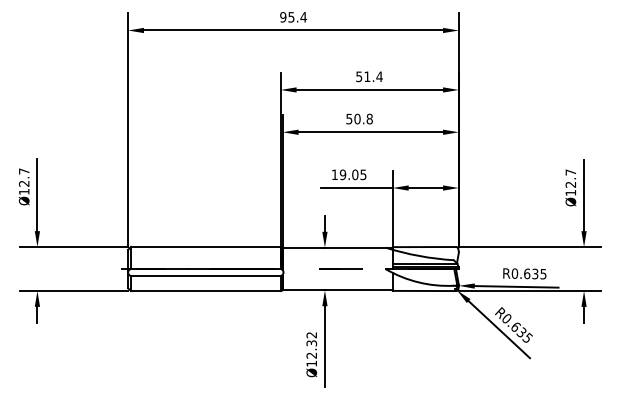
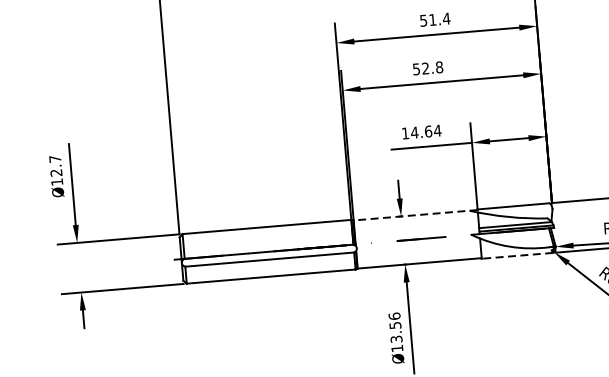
text: (357, 118) -> (425, 67), 50.8 -> 52.8
text: (352, 174) -> (425, 131), 19.05 -> 14.64
line: (337, 247) -> (415, 215), solid -> dashed
line: (424, 290) -> (517, 255), solid -> dashed
text: (311, 345) -> (395, 327), Ø12.32 -> Ø13.56

